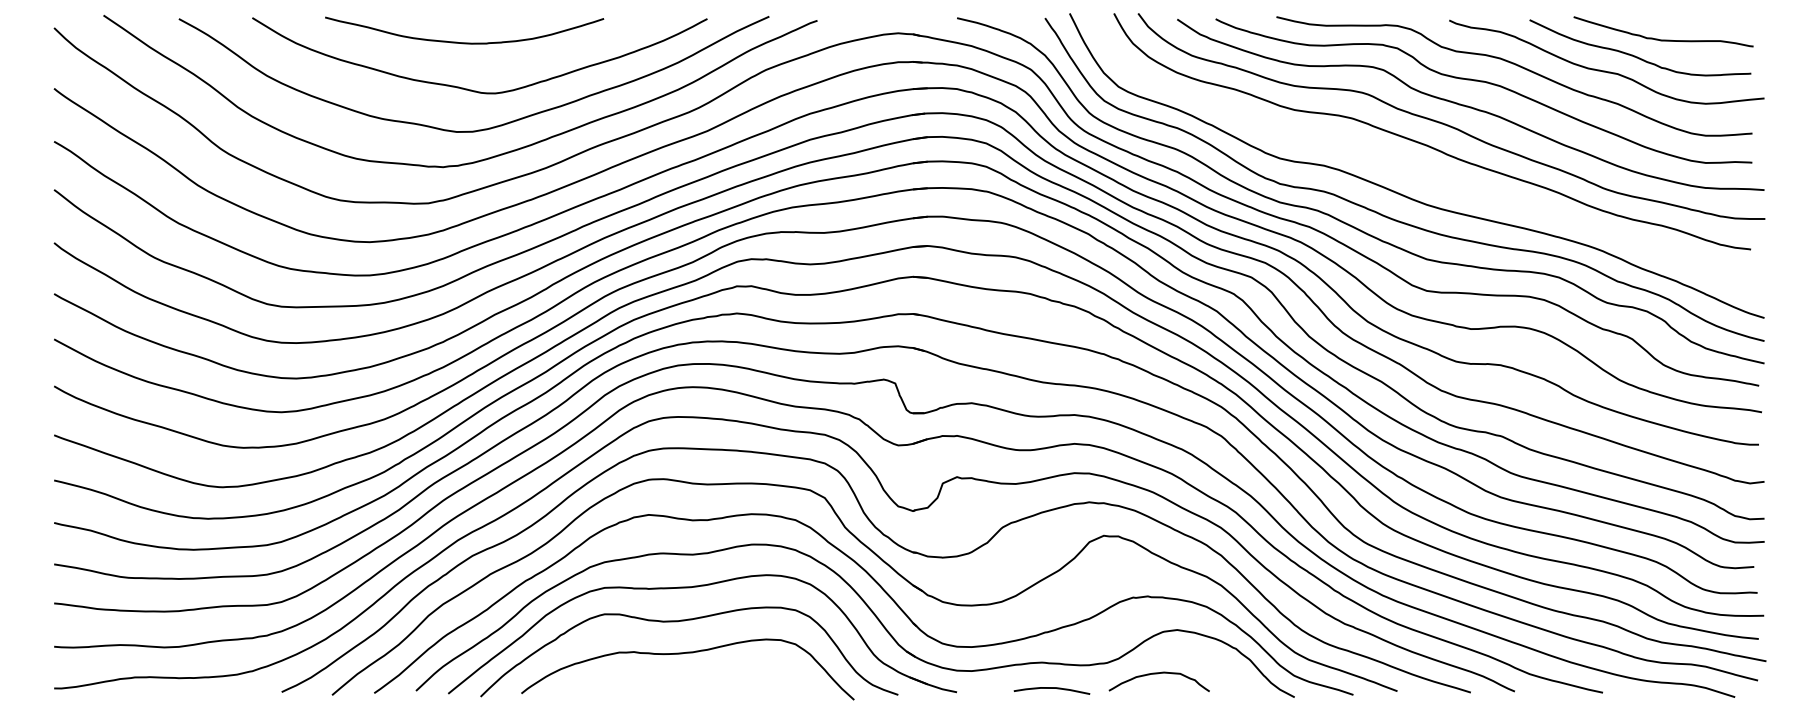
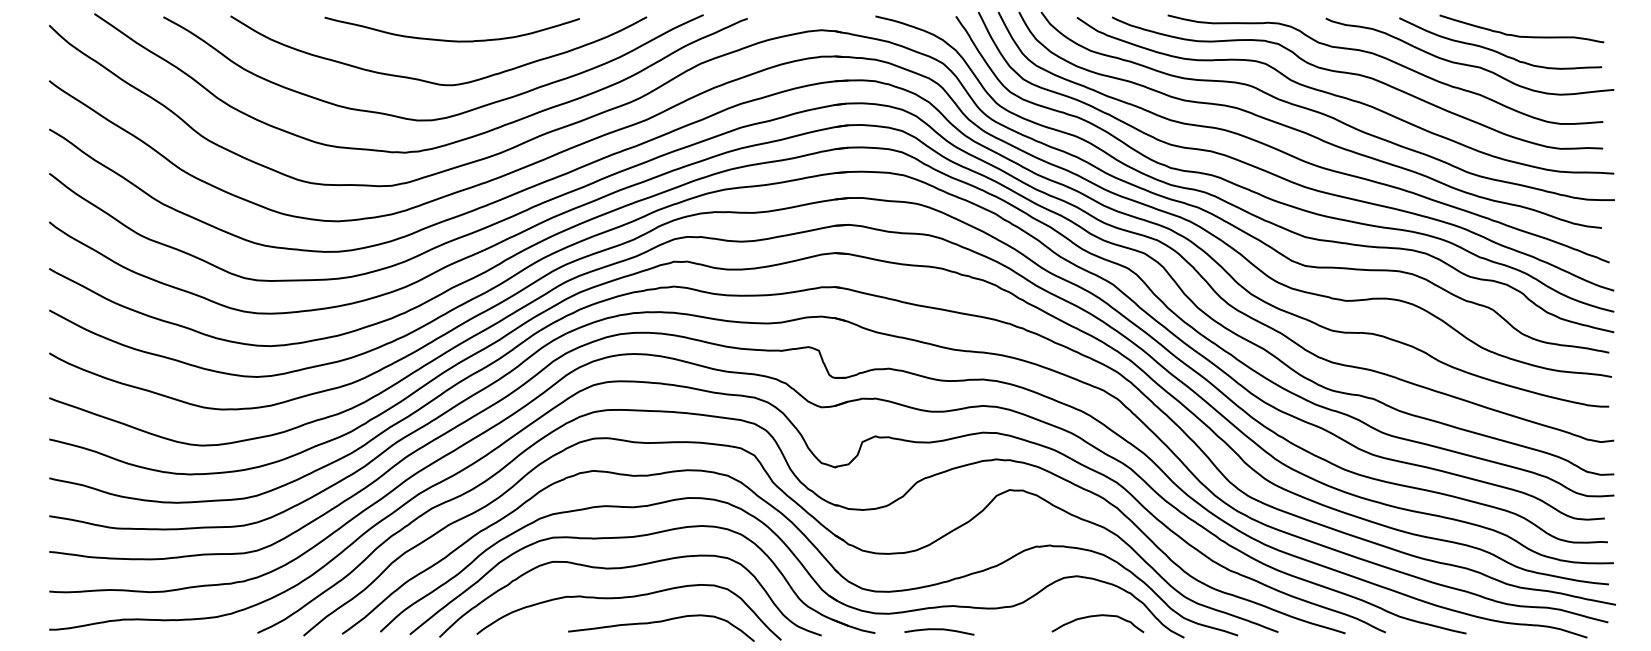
curve: (464, 42) -> (452, 40), moved
curve: (1414, 170) -> (1293, 155), added
curve: (1158, 674) -> (1097, 616), moved
curve: (723, 680) -> (661, 622), added
curve: (1051, 688) -> (938, 629), moved

